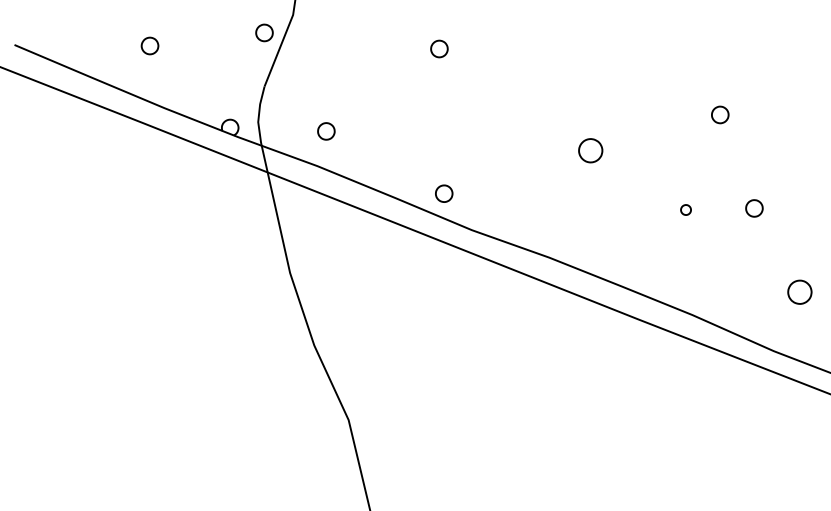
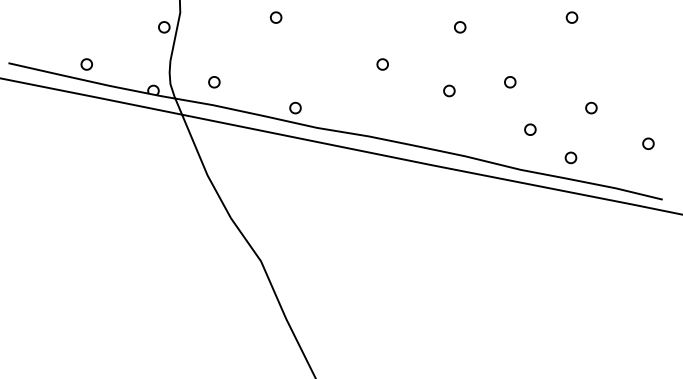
part: (149, 45) -> (86, 64), moved
part: (590, 150) -> (382, 64), size x0.71
part: (754, 208) -> (510, 82), moved
part: (686, 209) -> (449, 90), size x1.67
part: (800, 291) -> (530, 129), size x0.71

